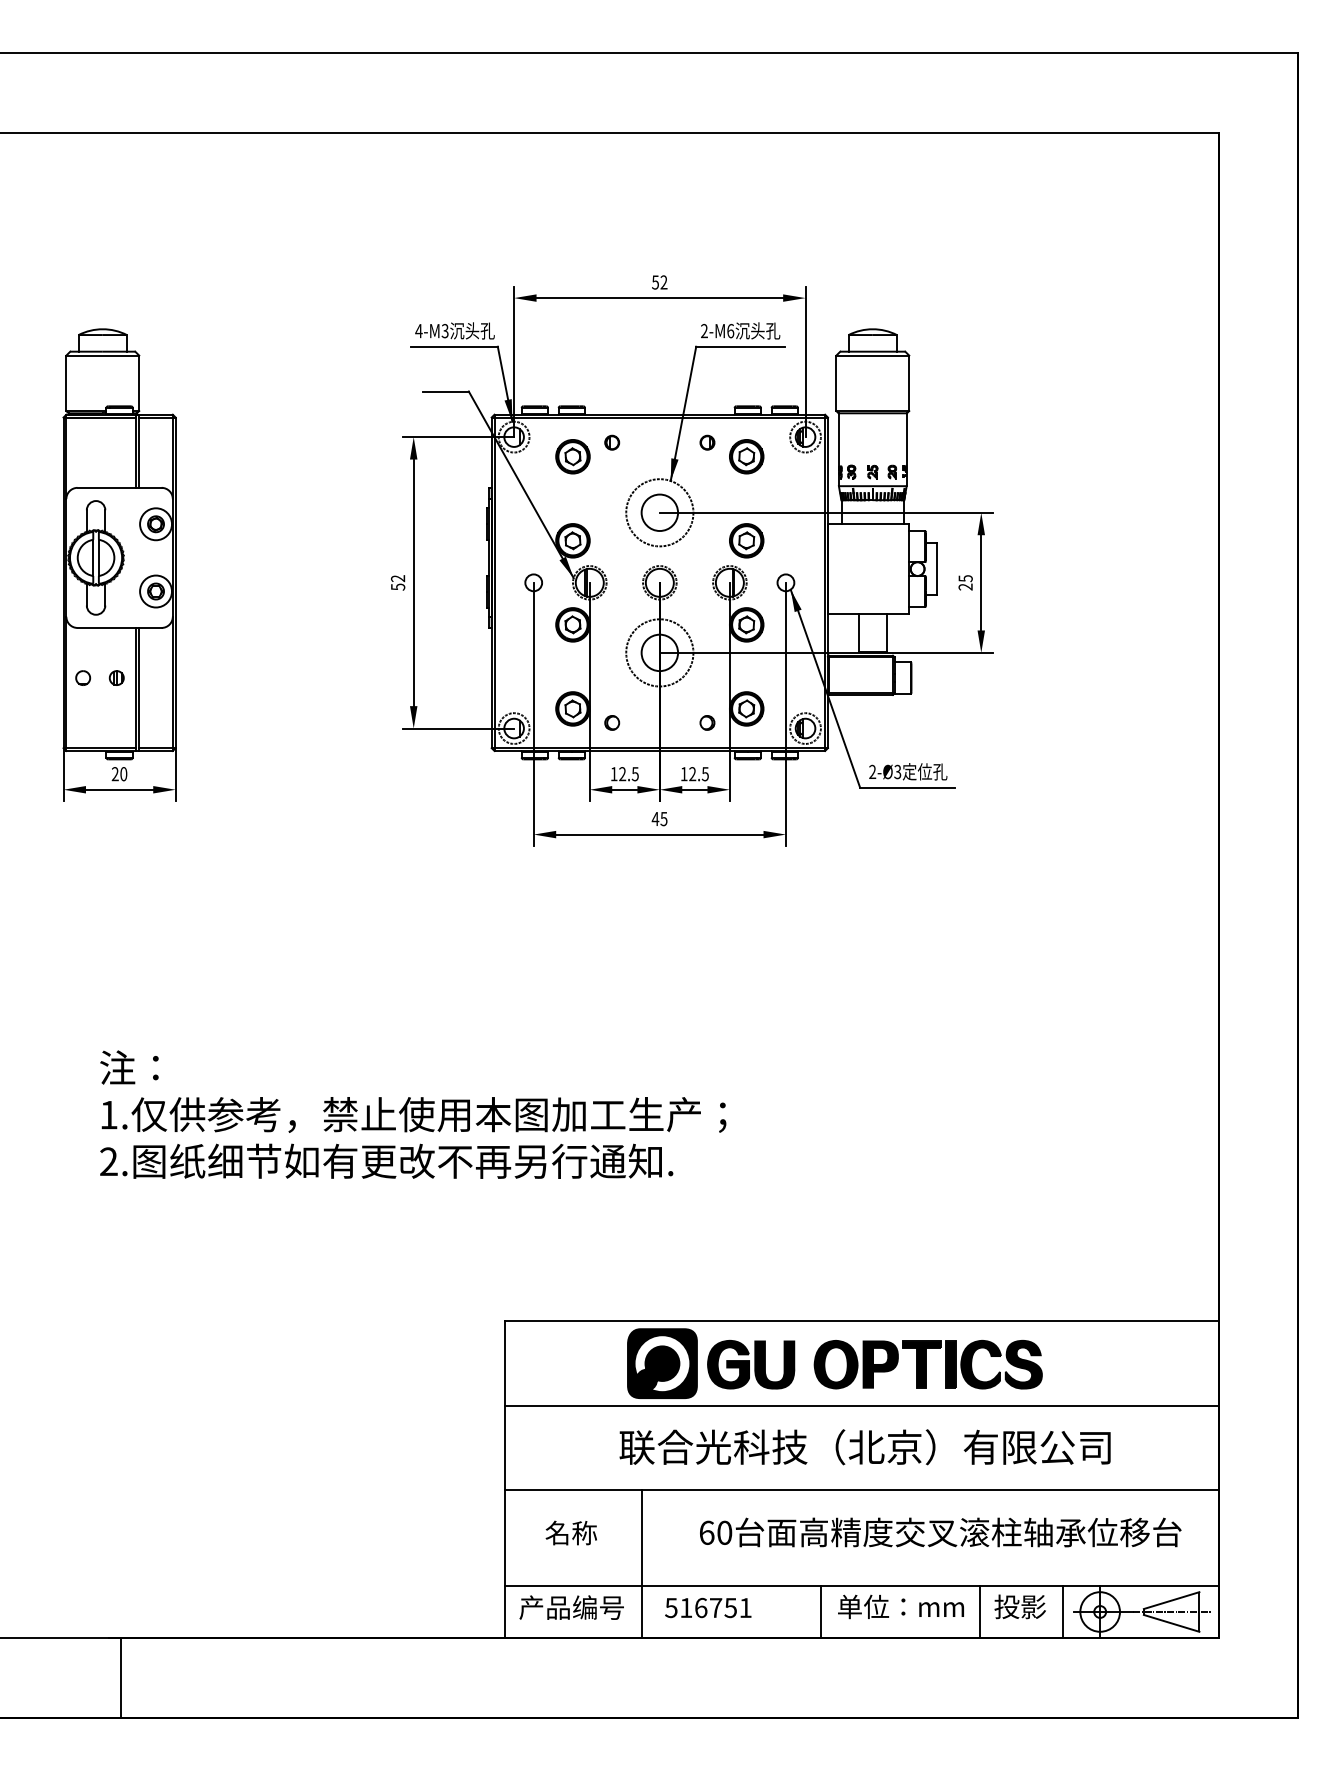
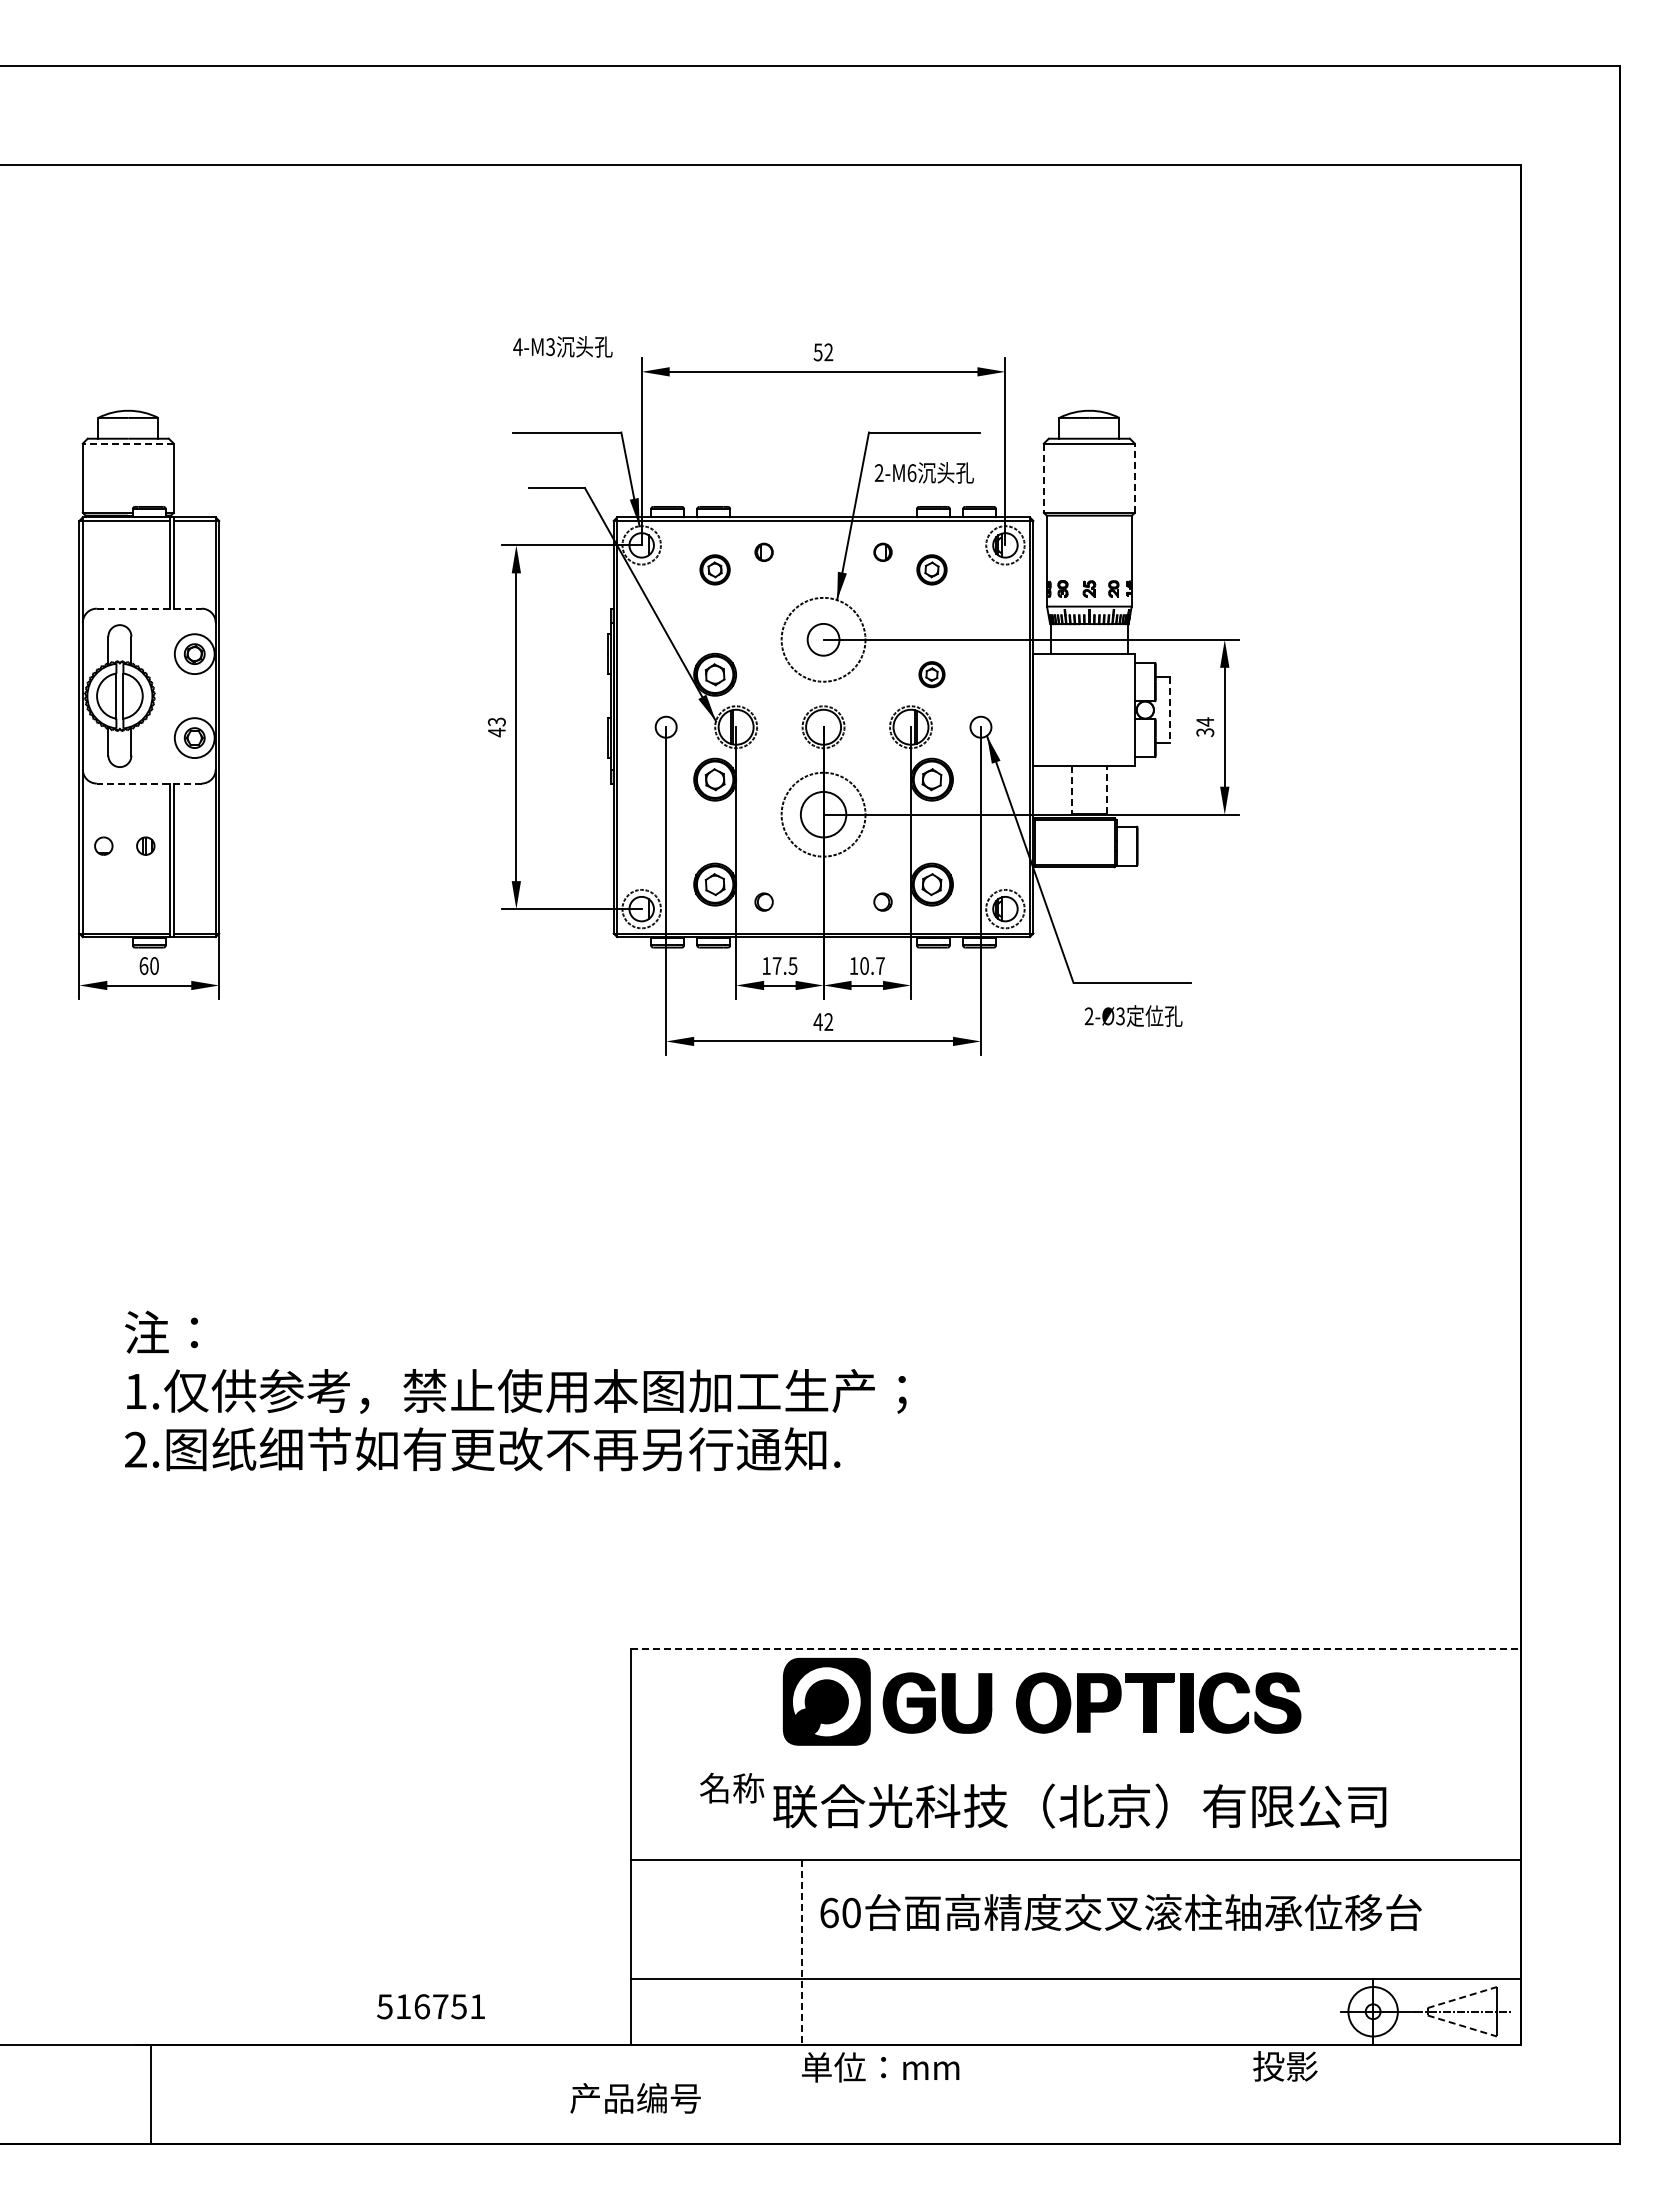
text: (454, 330) -> (562, 346), moved
text: (740, 330) -> (924, 472), moved
line: (102, 355) -> (127, 443), solid -> dashed
line: (836, 383) -> (1043, 478), solid -> dashed
line: (908, 383) -> (1134, 478), solid -> dashed
part: (572, 456) -> (714, 569), size x0.7
part: (746, 456) -> (931, 569), size x0.7
line: (119, 487) -> (149, 608), solid -> dashed
circle: (659, 512) -> (823, 639), size x0.7
part: (746, 540) -> (931, 674), size x0.6
line: (937, 569) -> (1169, 710), solid -> dashed
text: (965, 582) -> (1205, 726), 25 -> 34
text: (397, 583) -> (496, 727), 52 -> 43
line: (118, 627) -> (148, 783), solid -> dashed
line: (858, 632) -> (1071, 789), solid -> dashed
line: (886, 632) -> (1106, 789), solid -> dashed
text: (908, 771) -> (1133, 1015), moved
text: (114, 773) -> (143, 965), 20 -> 60
text: (622, 773) -> (776, 965), 12.5 -> 17.5
text: (699, 773) -> (872, 965), 12.5 -> 10.7
text: (663, 819) -> (828, 1022), 45 -> 42
line: (862, 1321) -> (1076, 1649), solid -> dashed
line: (861, 1405) -> (1075, 1754), removed
text: (571, 1532) -> (732, 1787), moved
text: (940, 1532) -> (1120, 1912), moved
line: (642, 1564) -> (801, 1952), solid -> dashed
line: (1171, 1600) -> (1462, 1997), solid -> dashed
text: (900, 1606) -> (880, 2067), moved
text: (1020, 1606) -> (1285, 2066), moved
text: (571, 1607) -> (635, 2098), moved
text: (707, 1607) -> (430, 2006), moved
line: (820, 1611) -> (1024, 2011), removed
line: (980, 1611) -> (1223, 2011), removed
line: (1062, 1611) -> (1326, 2011), removed
line: (1171, 1623) -> (1462, 2026), solid -> dashed

